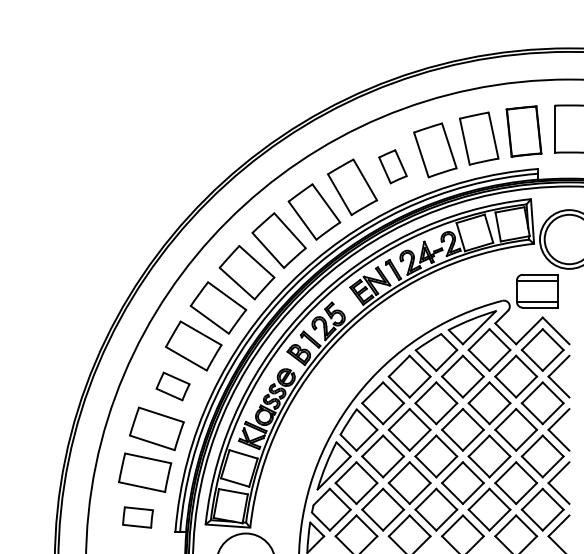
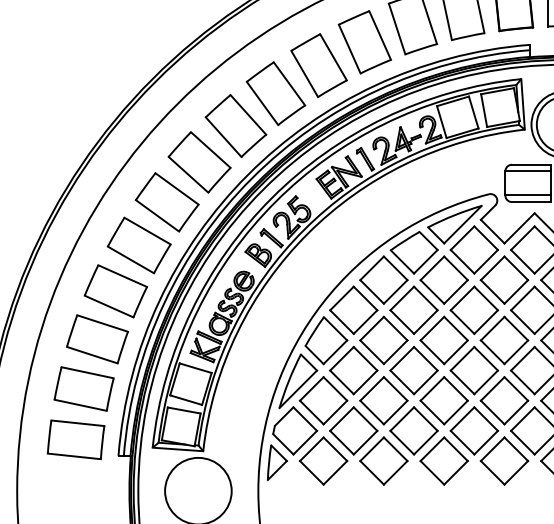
part: (392, 166) -> (364, 42), size x1.67
part: (172, 386) -> (115, 291), size x1.67
part: (137, 517) -> (75, 439), size x1.67

